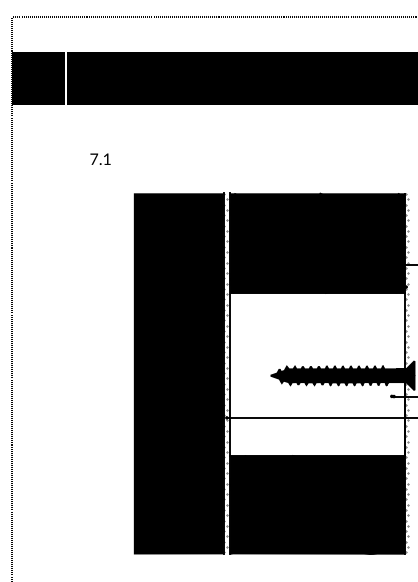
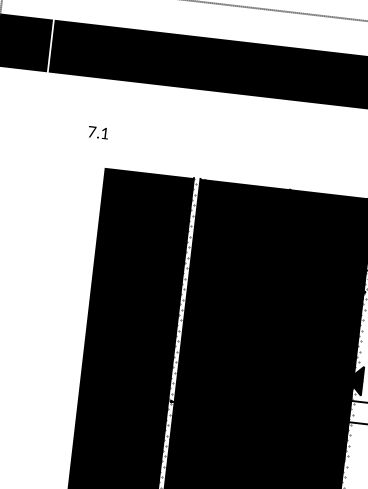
text: (100, 158) -> (98, 132), moved
fill: (317, 374) -> (266, 368), added

